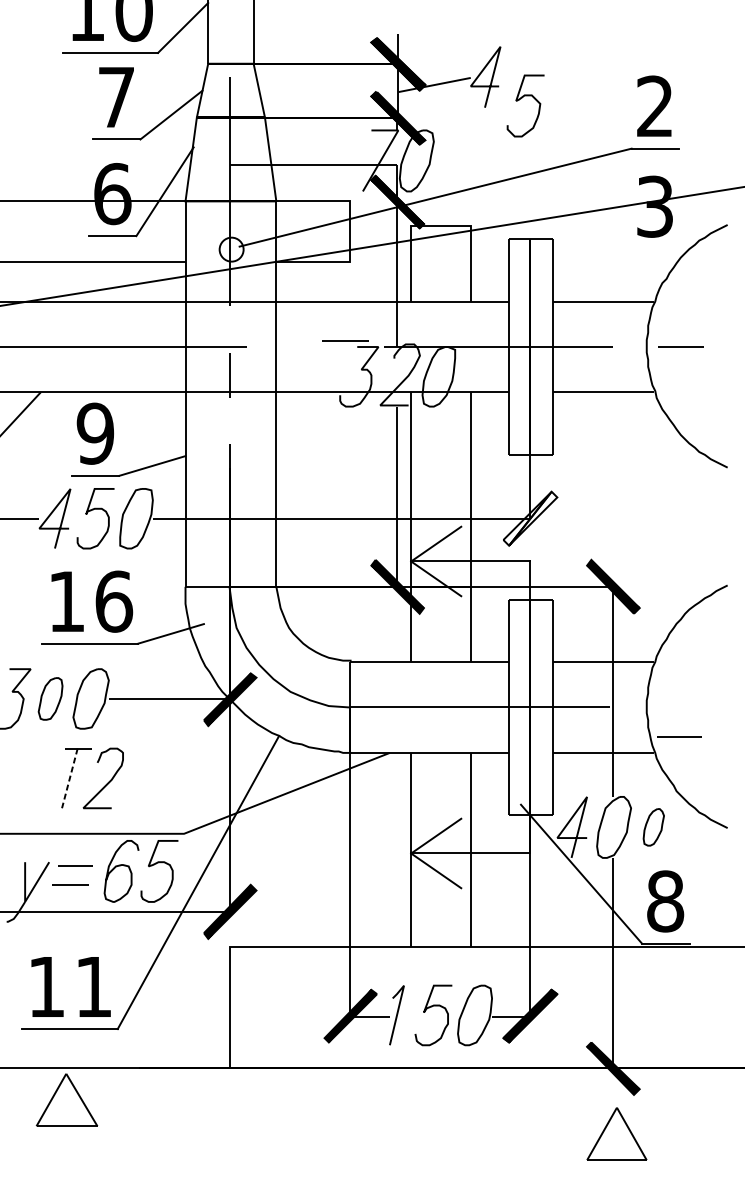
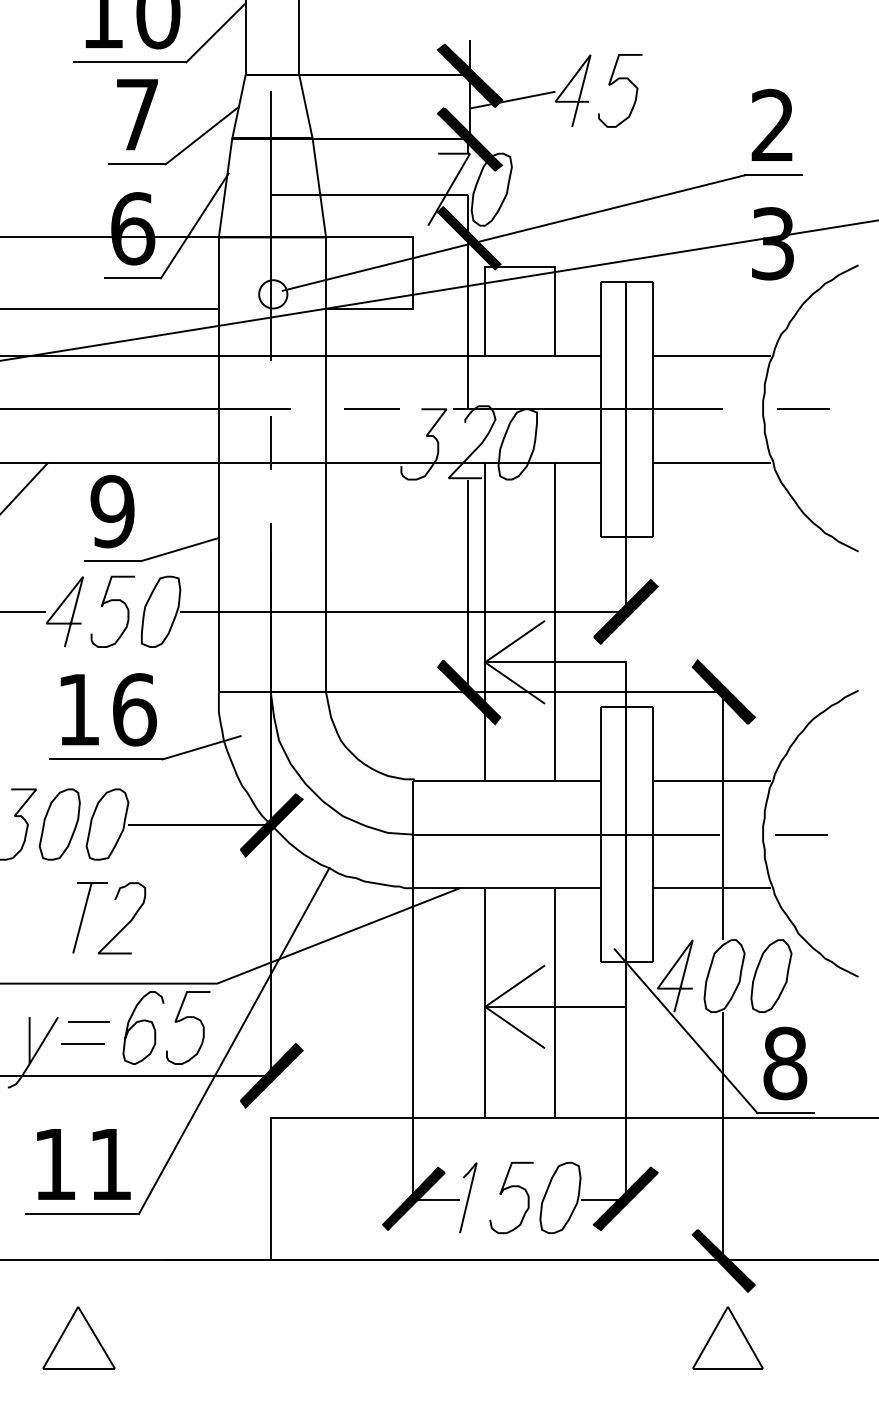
curve: (521, 98) -> (615, 82), moved
line: (345, 340) -> (371, 408), moved
fill: (530, 518) -> (625, 611), added
part: (50, 698) -> (59, 824), size x1.43
line: (679, 737) -> (801, 834), moved
line: (69, 778) -> (82, 918), dashed -> solid
part: (653, 826) -> (771, 975), size x1.67
part: (66, 1099) -> (78, 1337), moved

